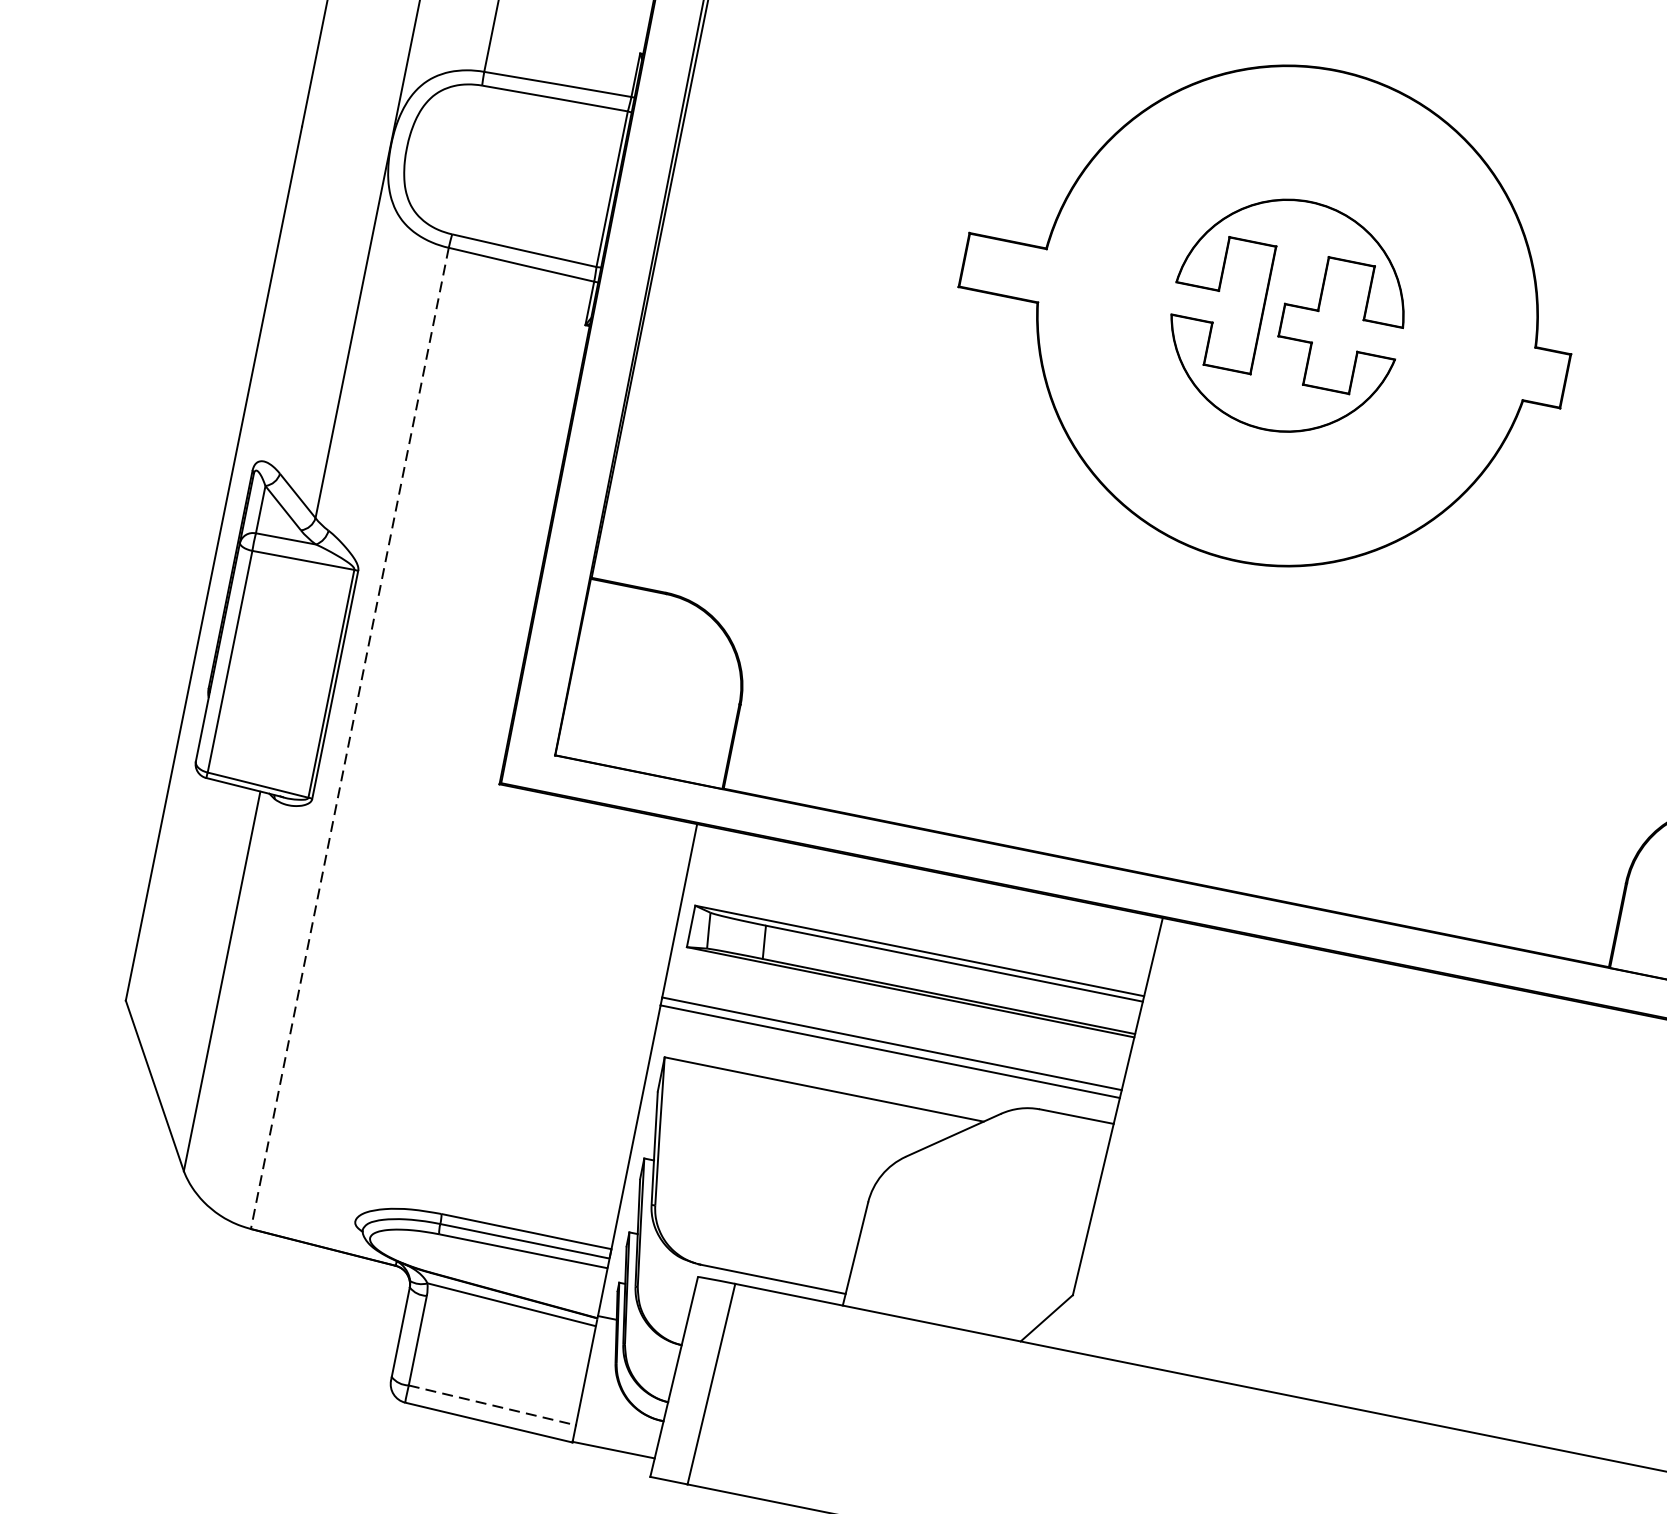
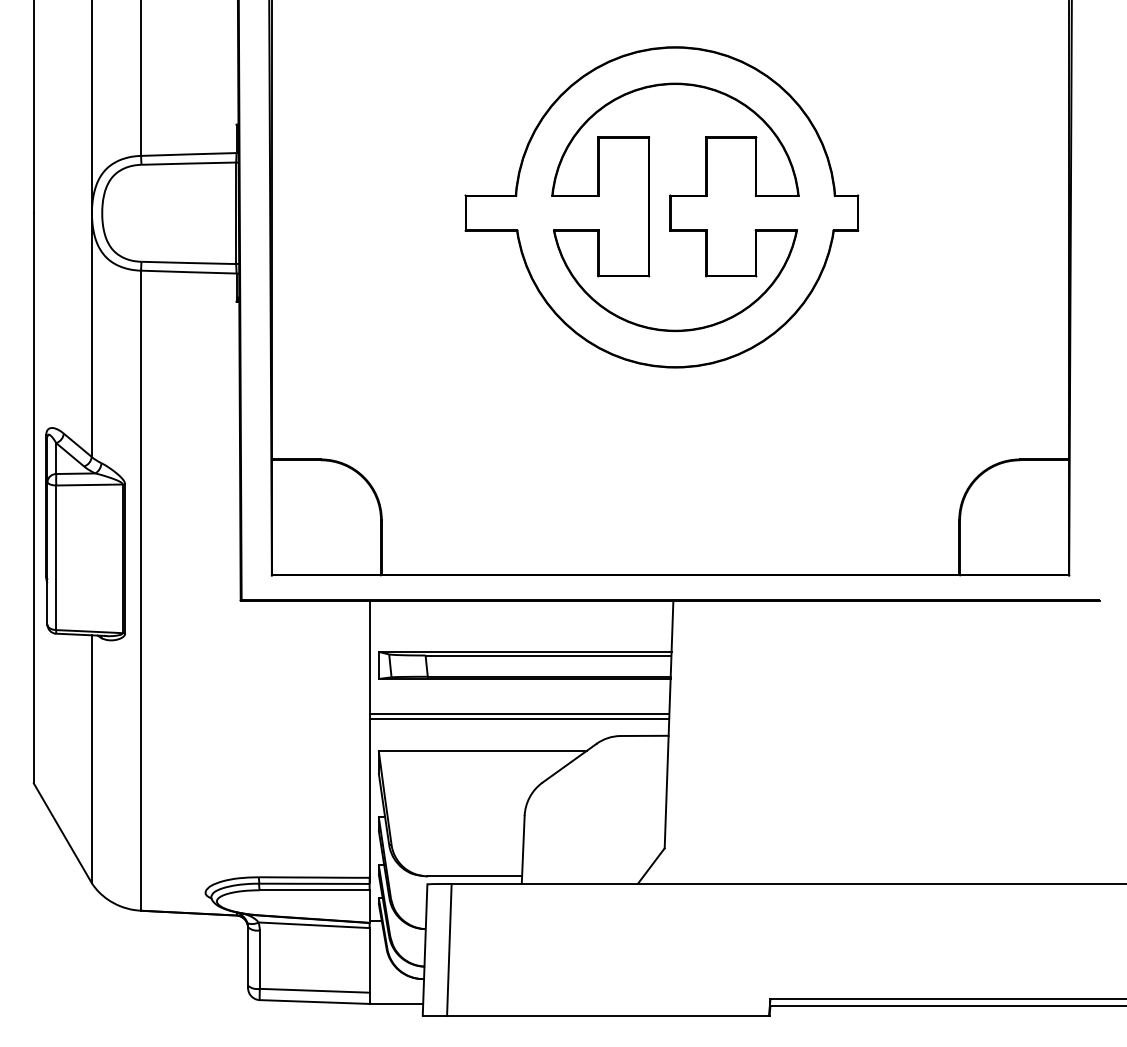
part: (1287, 314) -> (675, 206), size x1.67
line: (350, 739) -> (141, 591), dashed -> solid
line: (492, 1404) -> (314, 990), dashed -> solid

